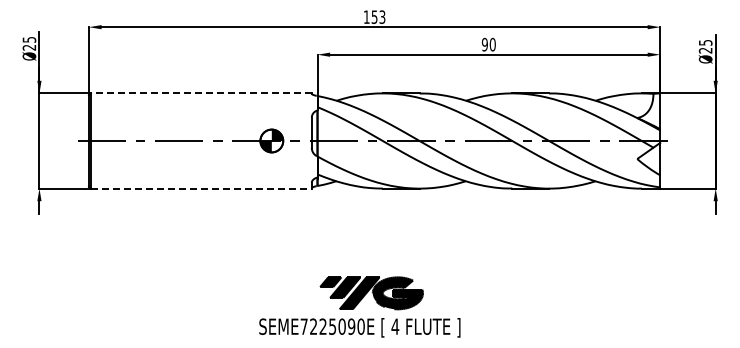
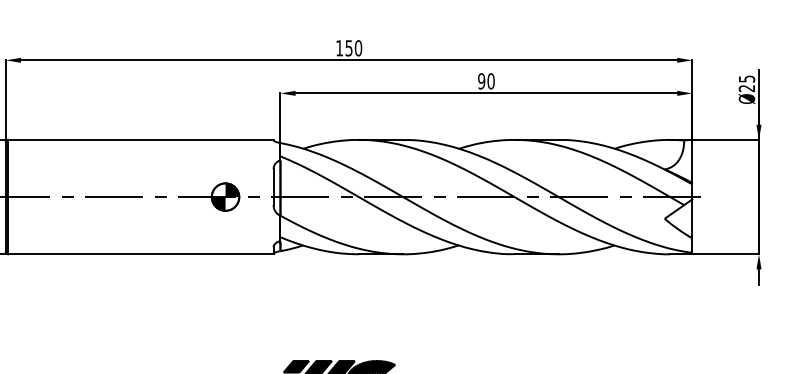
text: (382, 16) -> (358, 47), 153 -> 150
line: (200, 93) -> (139, 140), dashed -> solid
line: (201, 188) -> (141, 254), dashed -> solid

